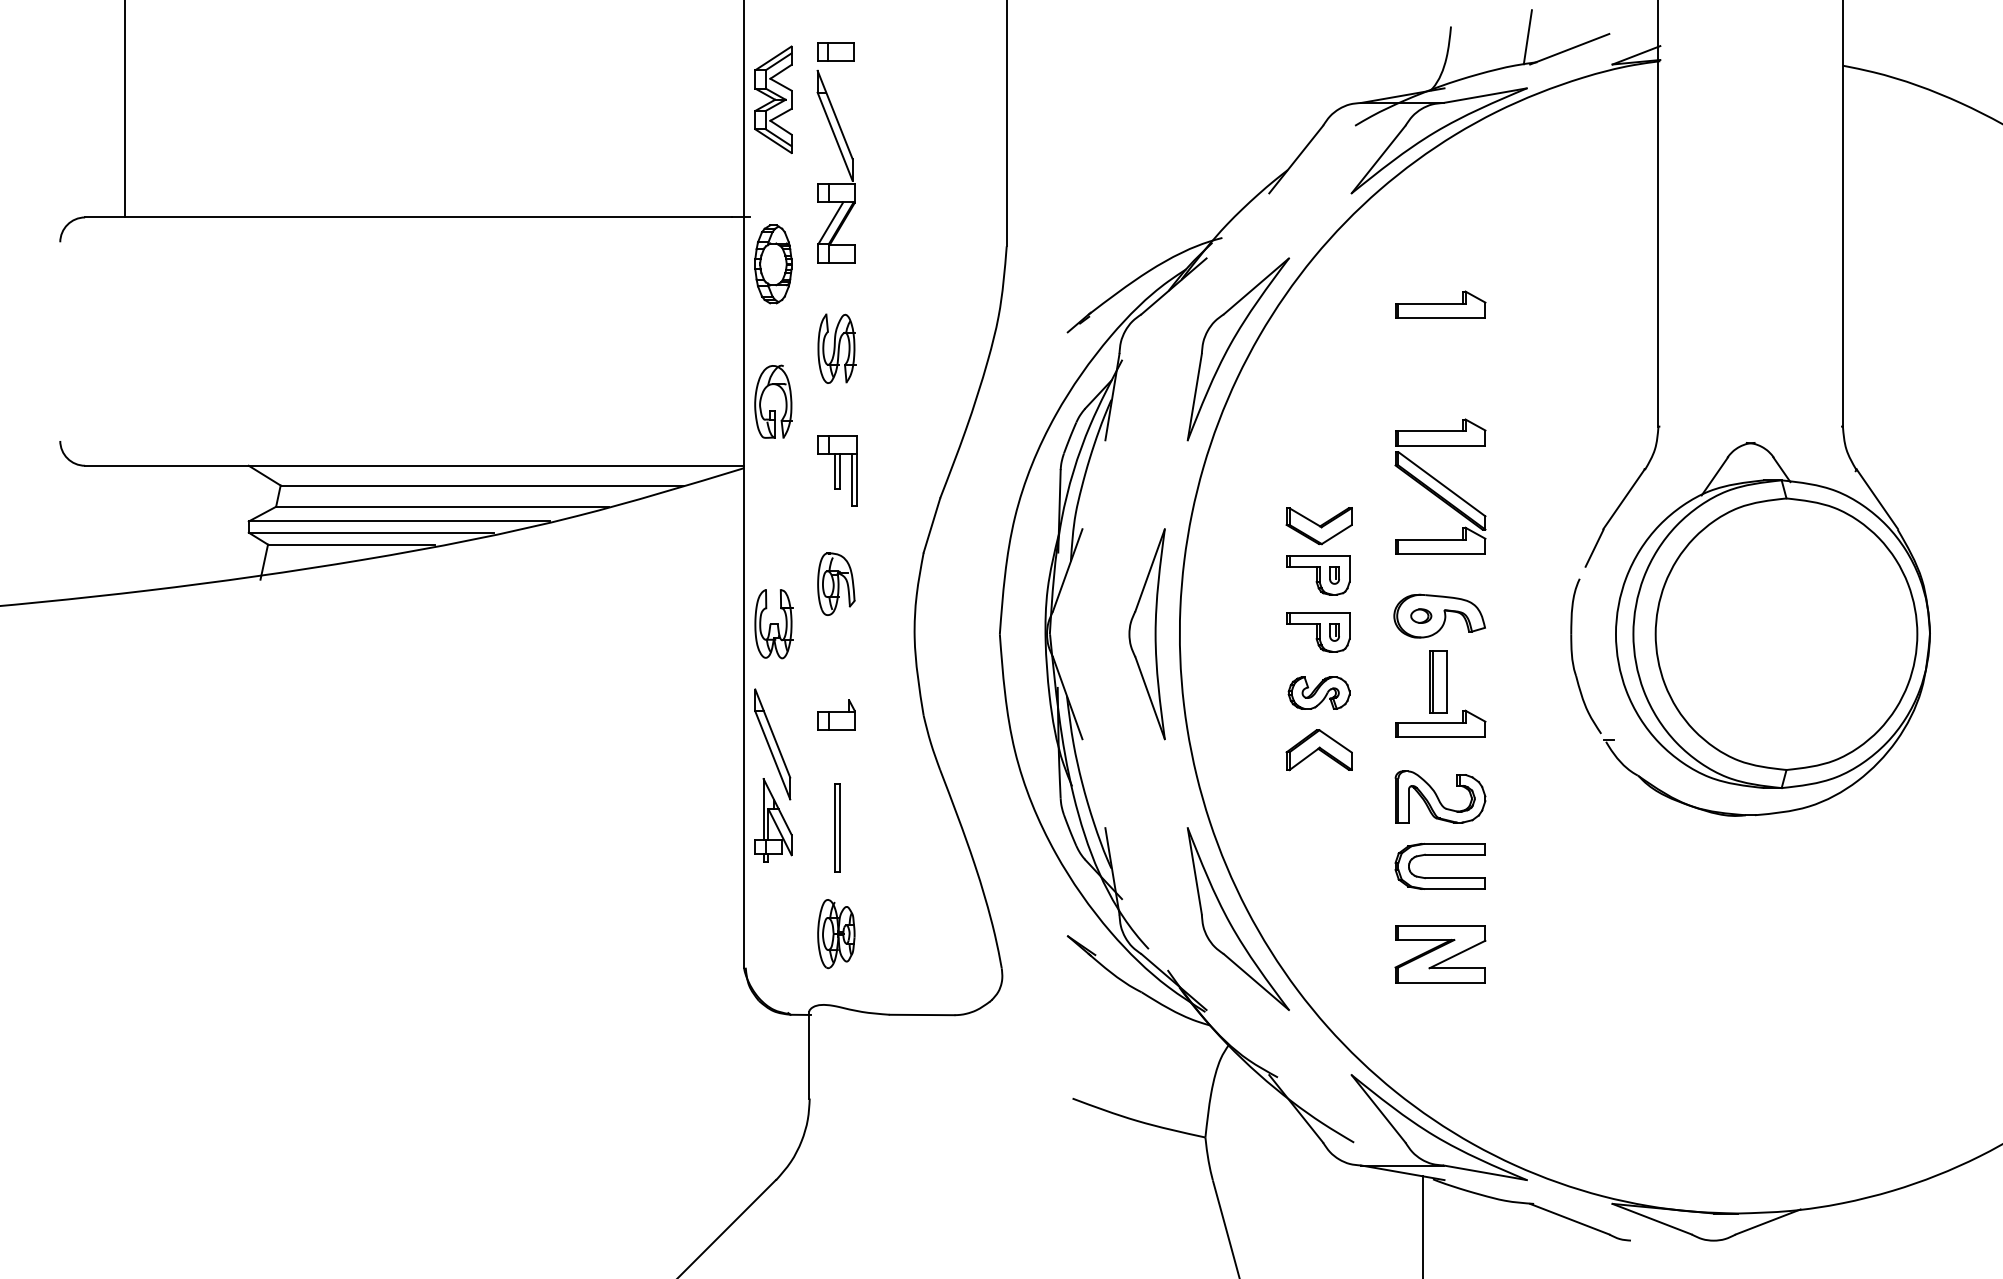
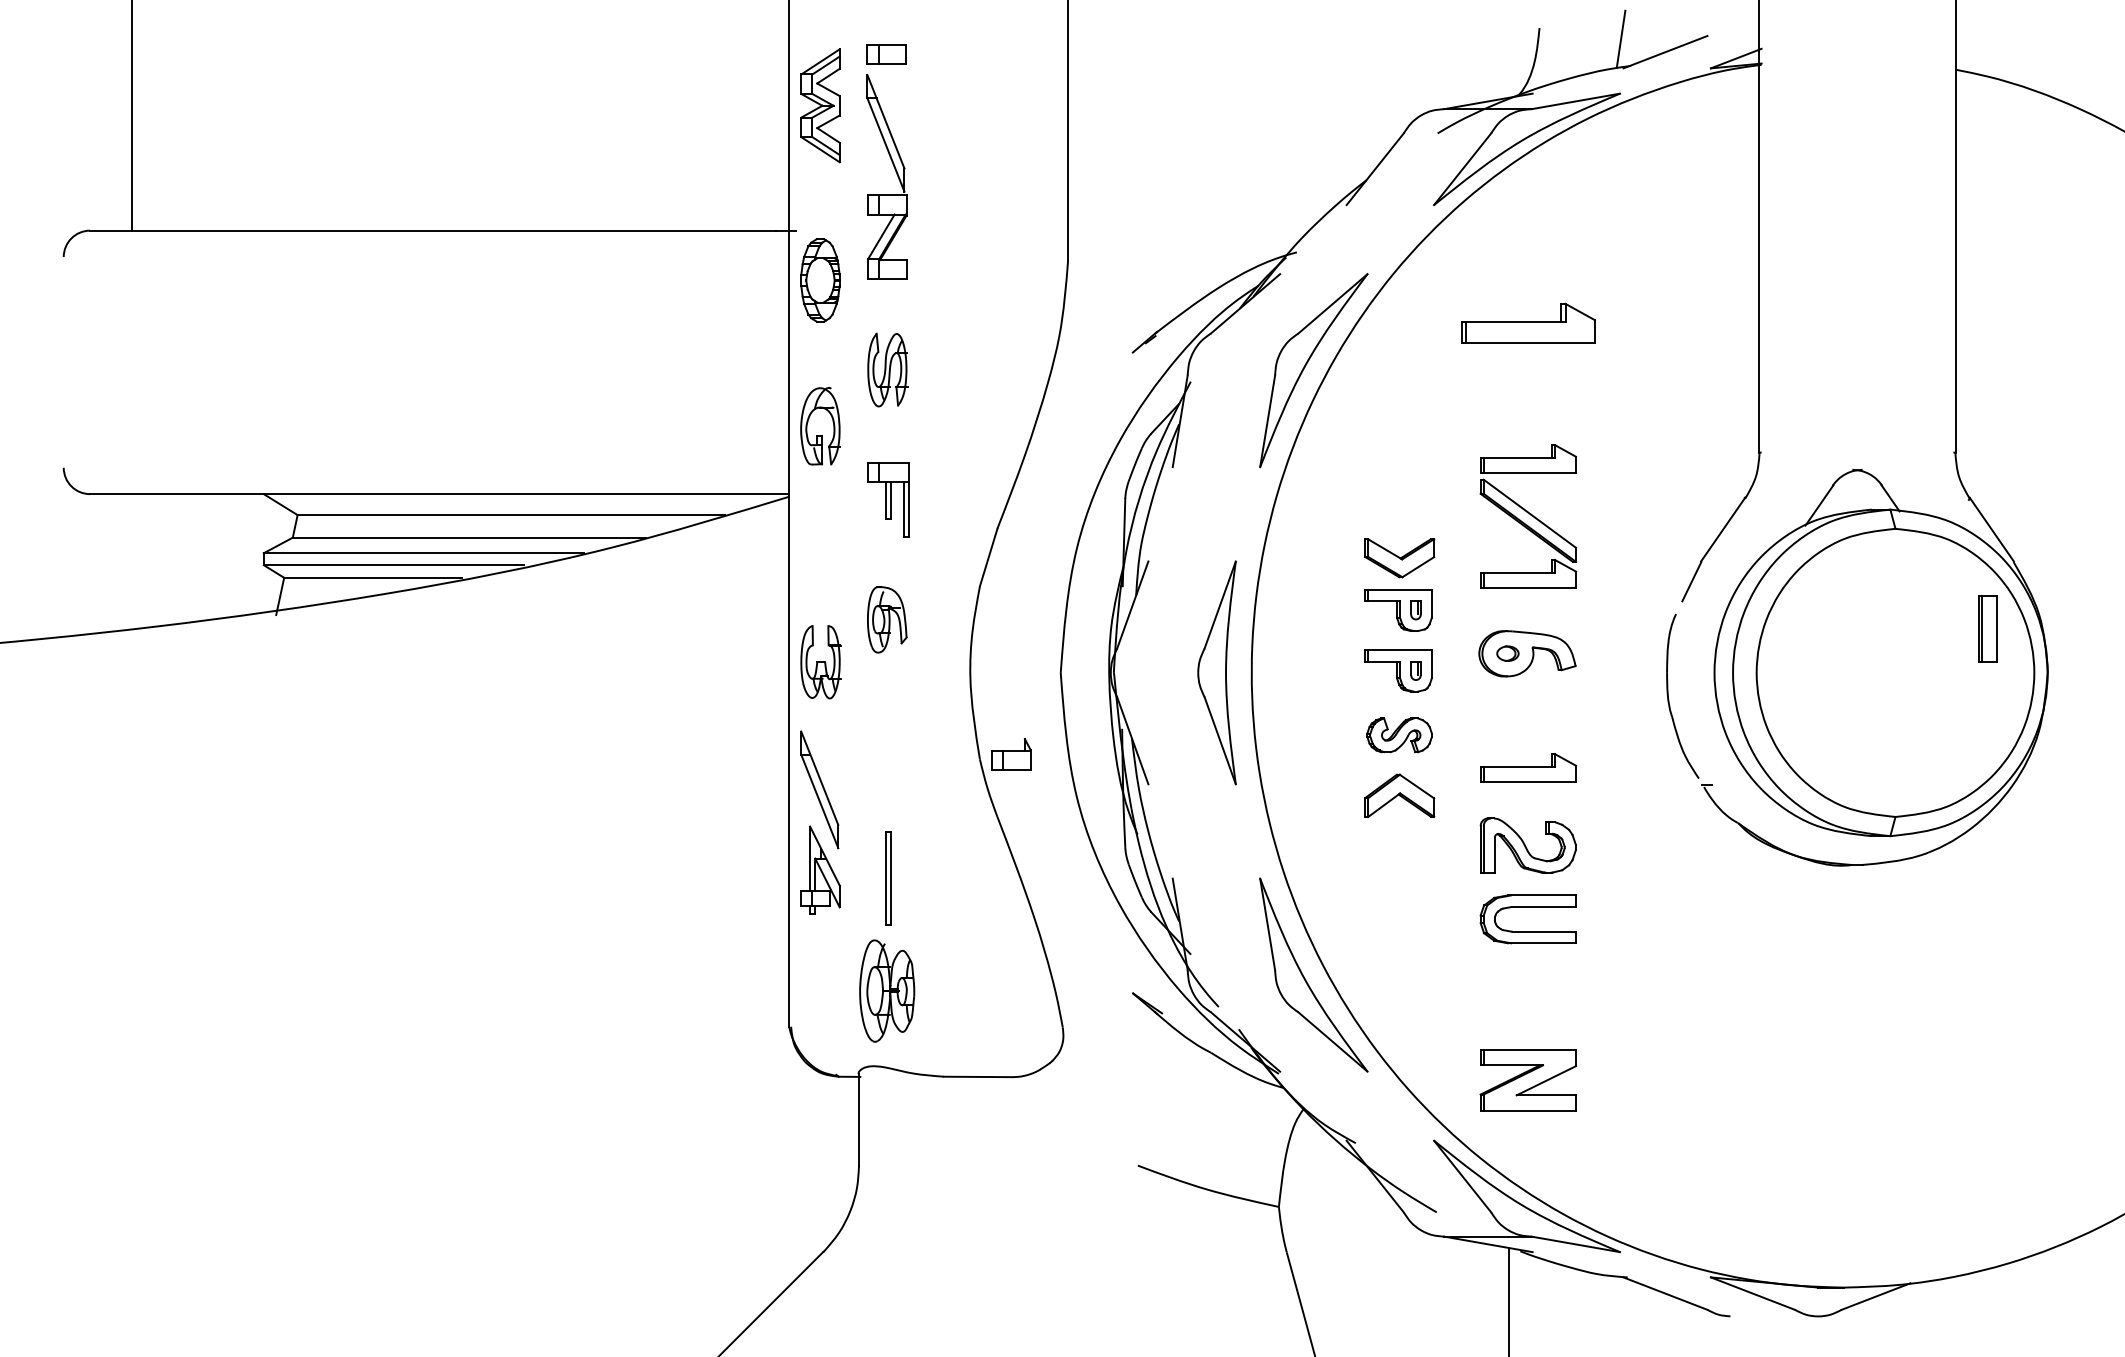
part: (1440, 304) -> (1528, 322), size x1.4
part: (1437, 681) -> (1987, 628), moved
part: (836, 714) -> (1011, 754), moved
part: (836, 933) -> (887, 990), size x1.4
part: (1439, 954) -> (1527, 1080), moved

